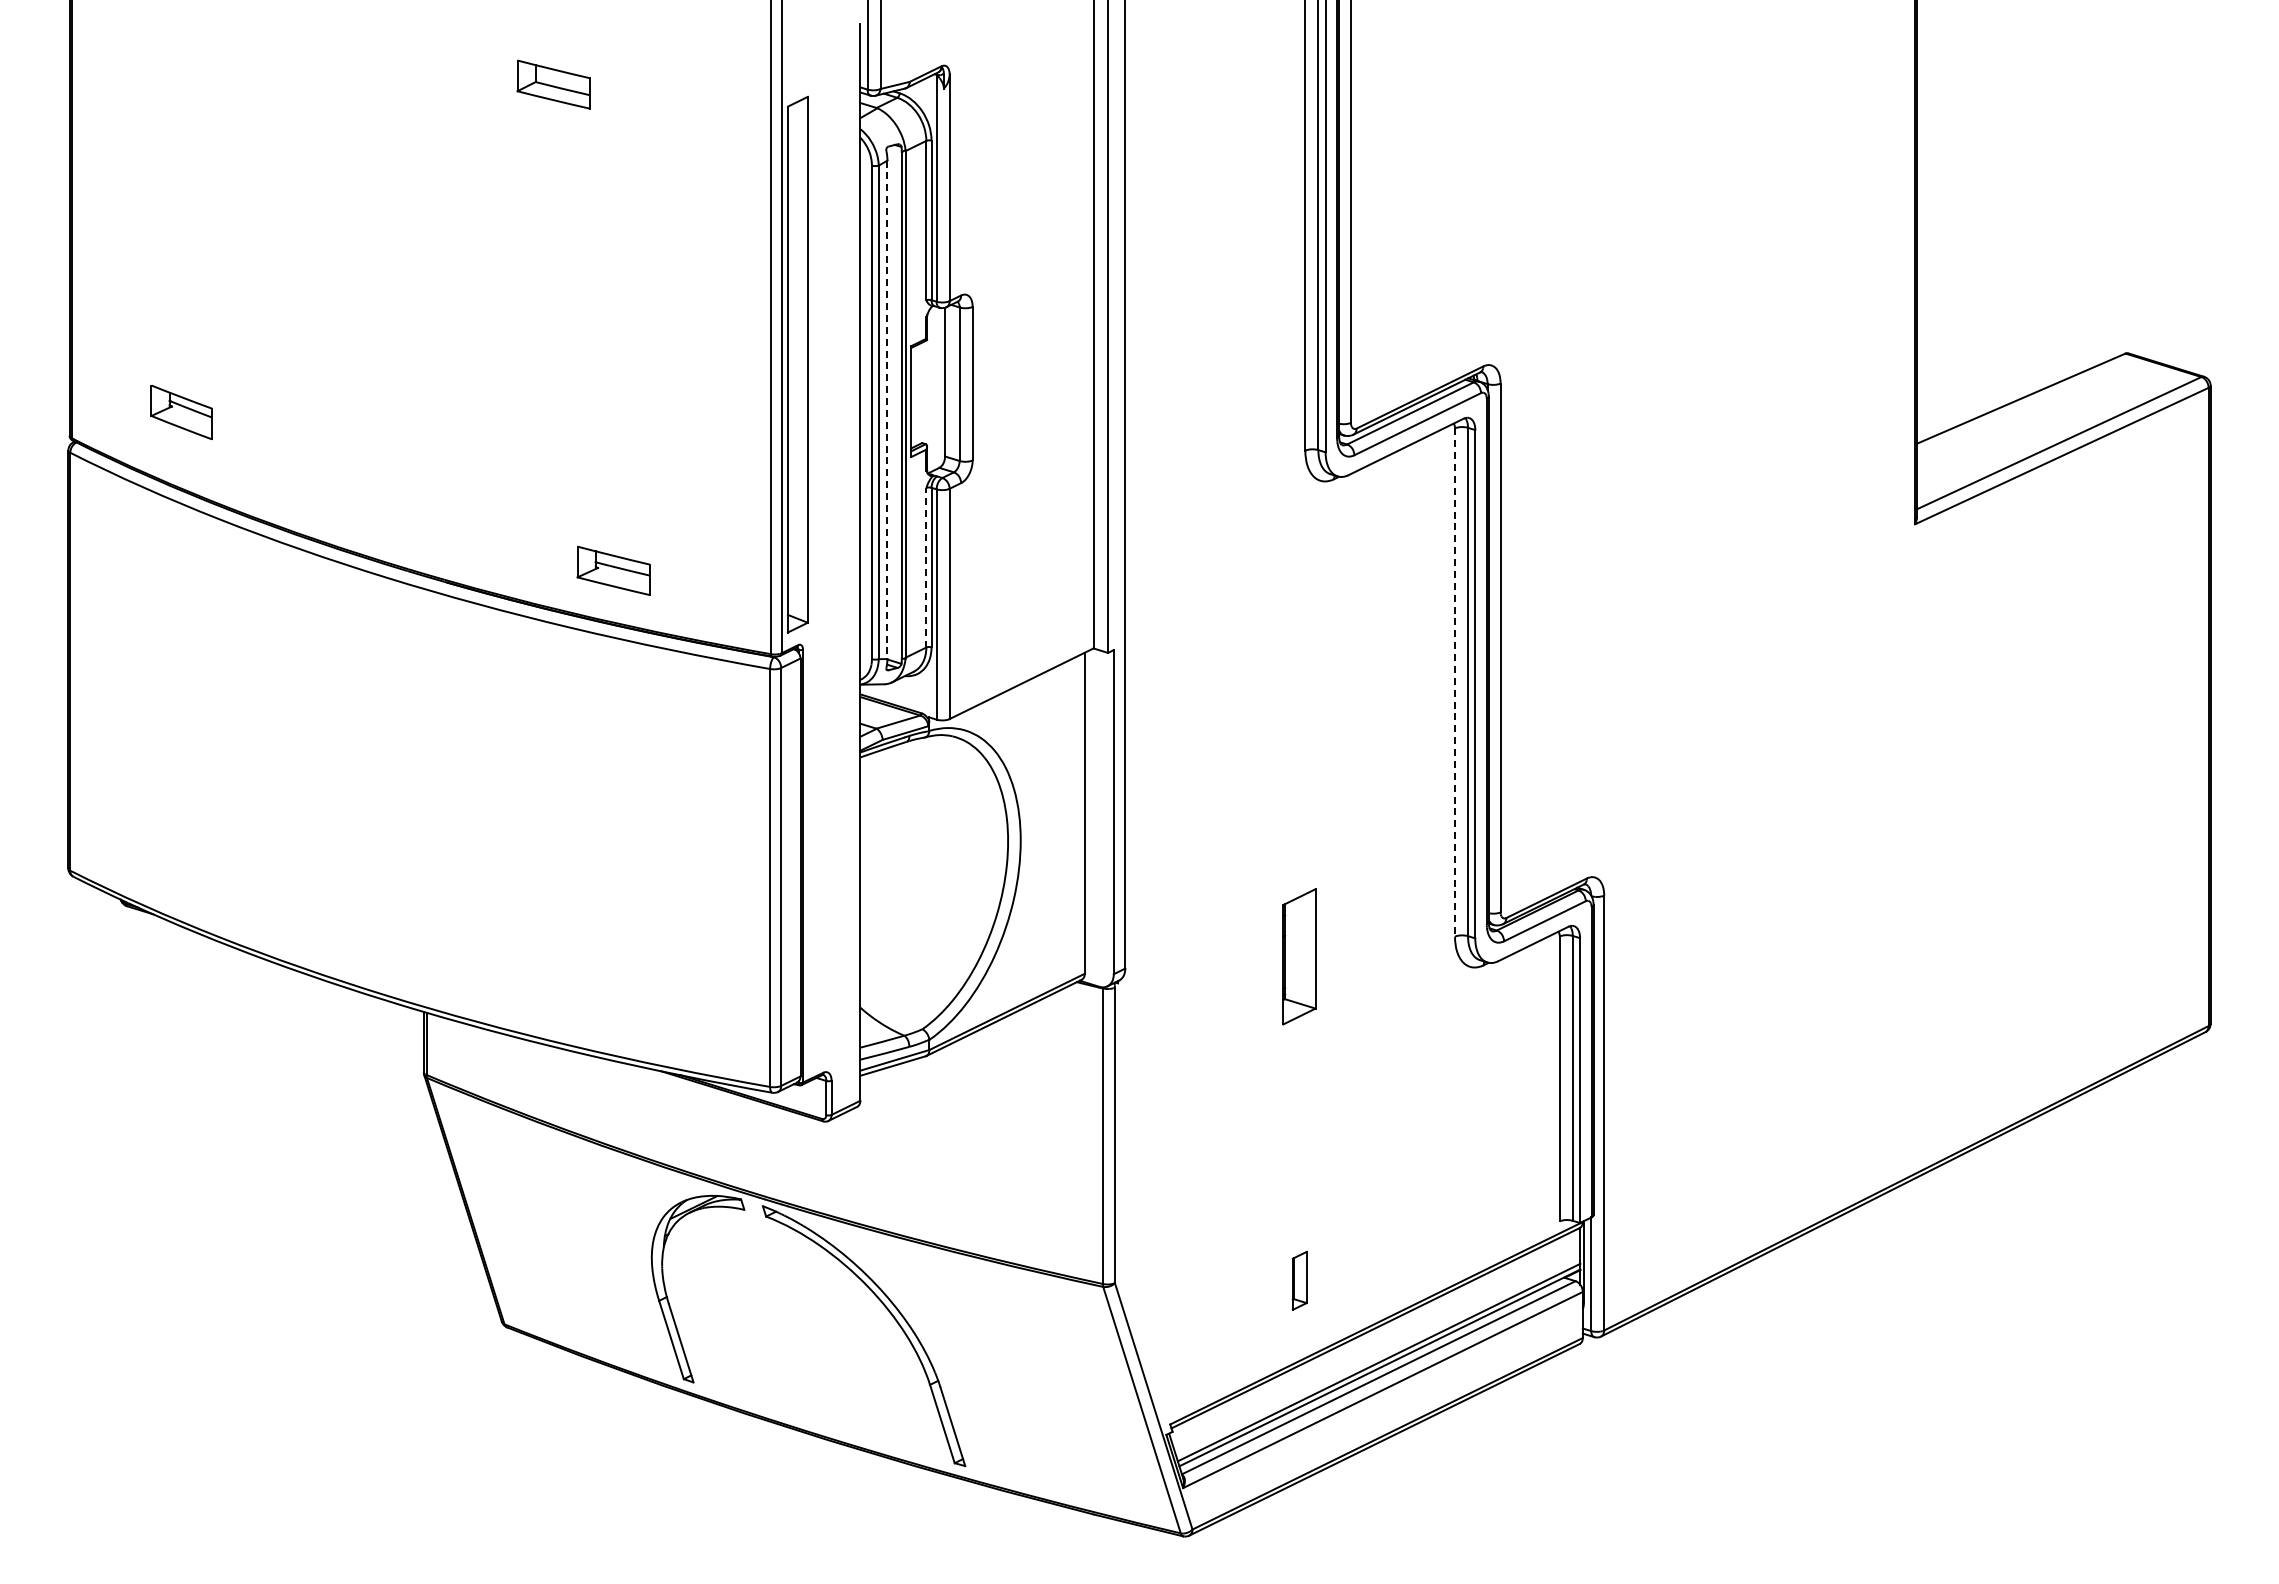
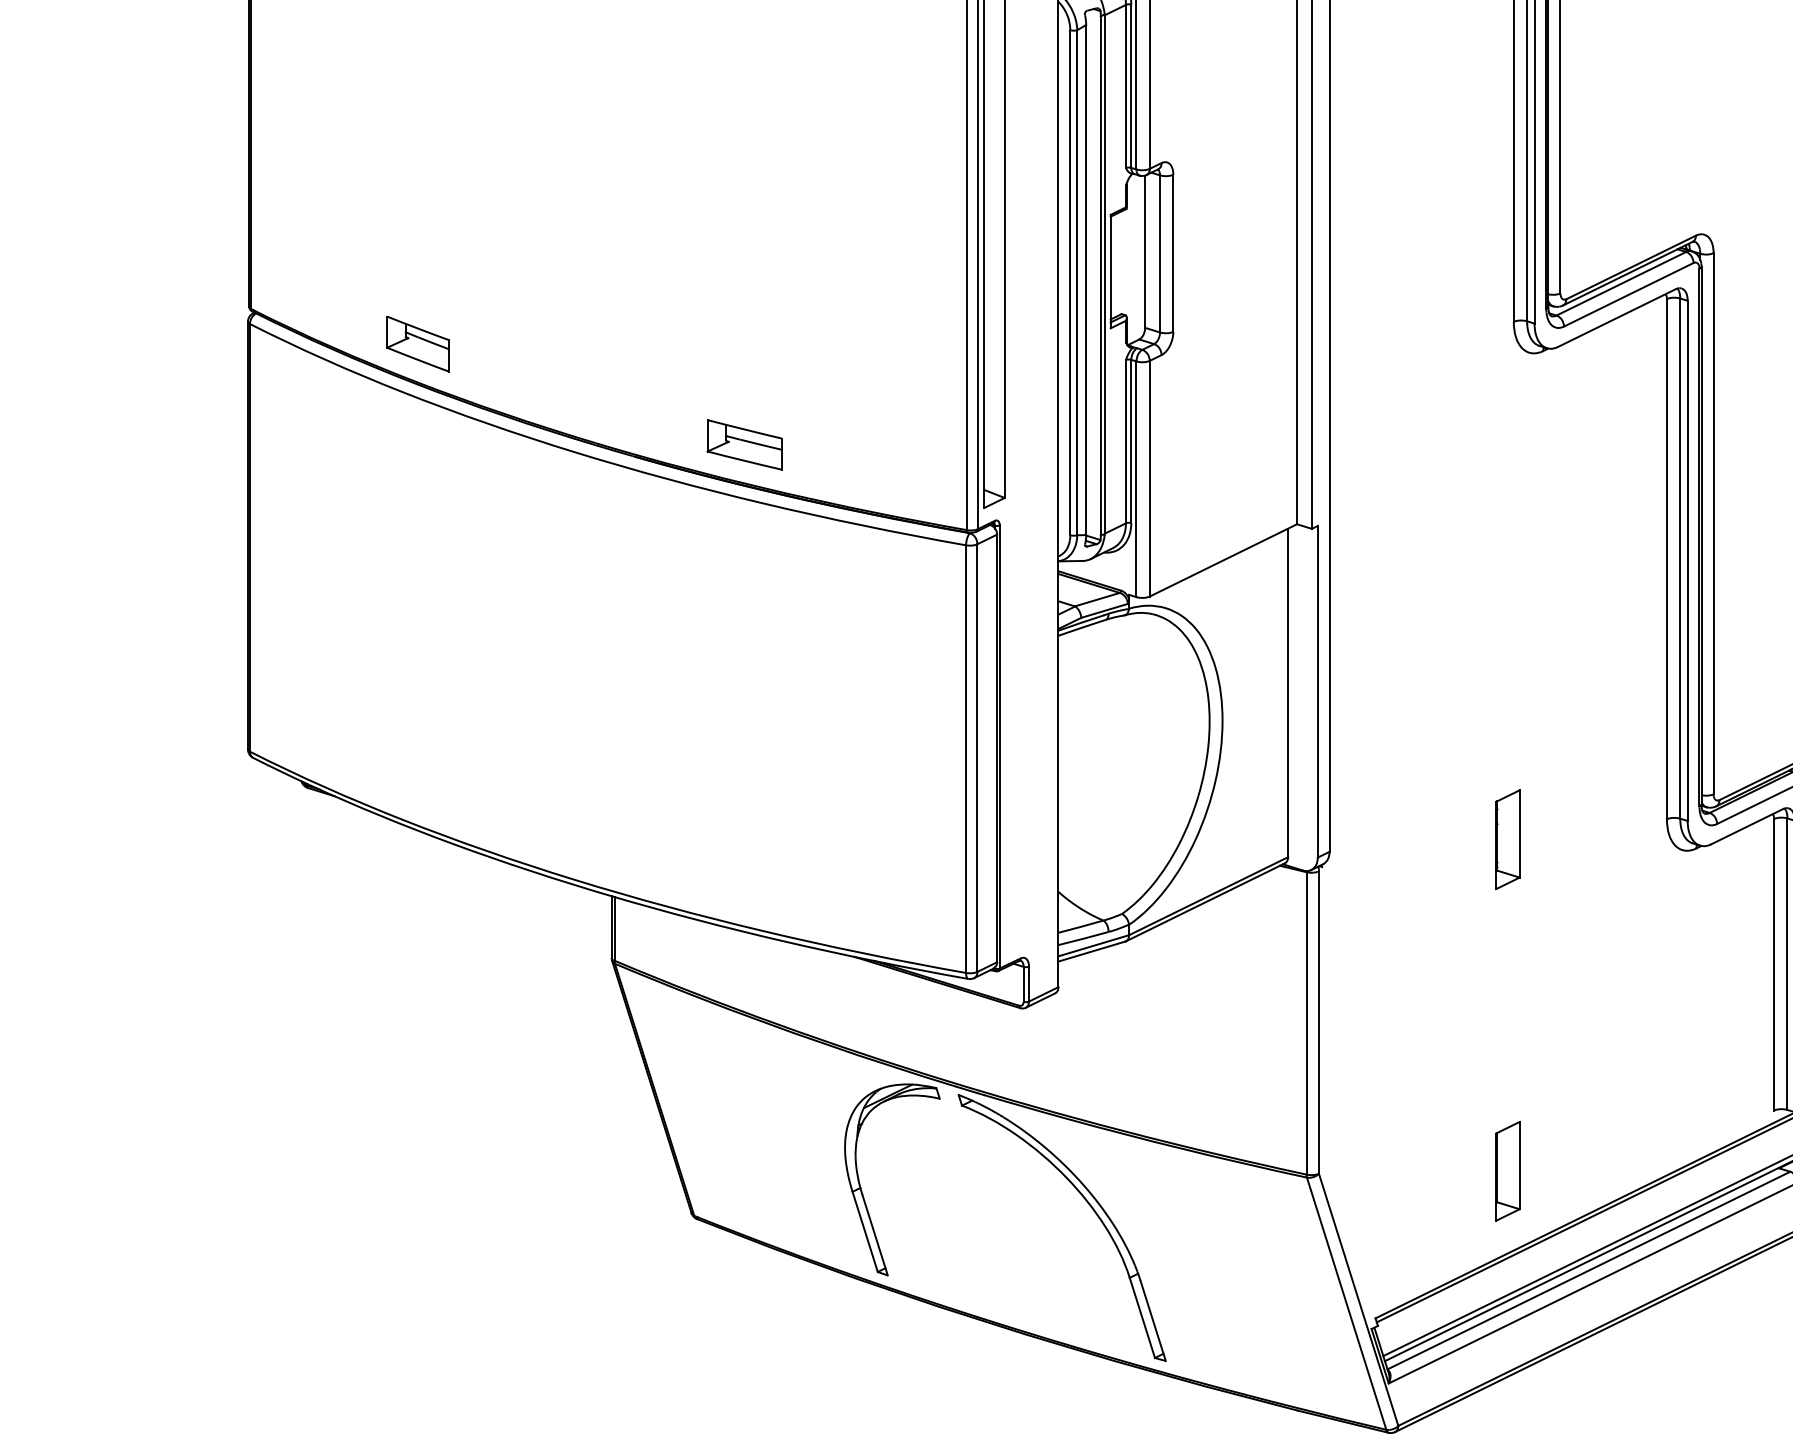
line: (887, 410) -> (1086, 280), dashed -> solid
part: (181, 412) -> (417, 344), moved
line: (926, 567) -> (1126, 441), dashed -> solid
part: (613, 570) -> (744, 444), moved
line: (1455, 683) -> (1667, 560), dashed -> solid
part: (1299, 956) -> (1507, 839), size x0.71
part: (1299, 1280) -> (1507, 1171), size x1.67

